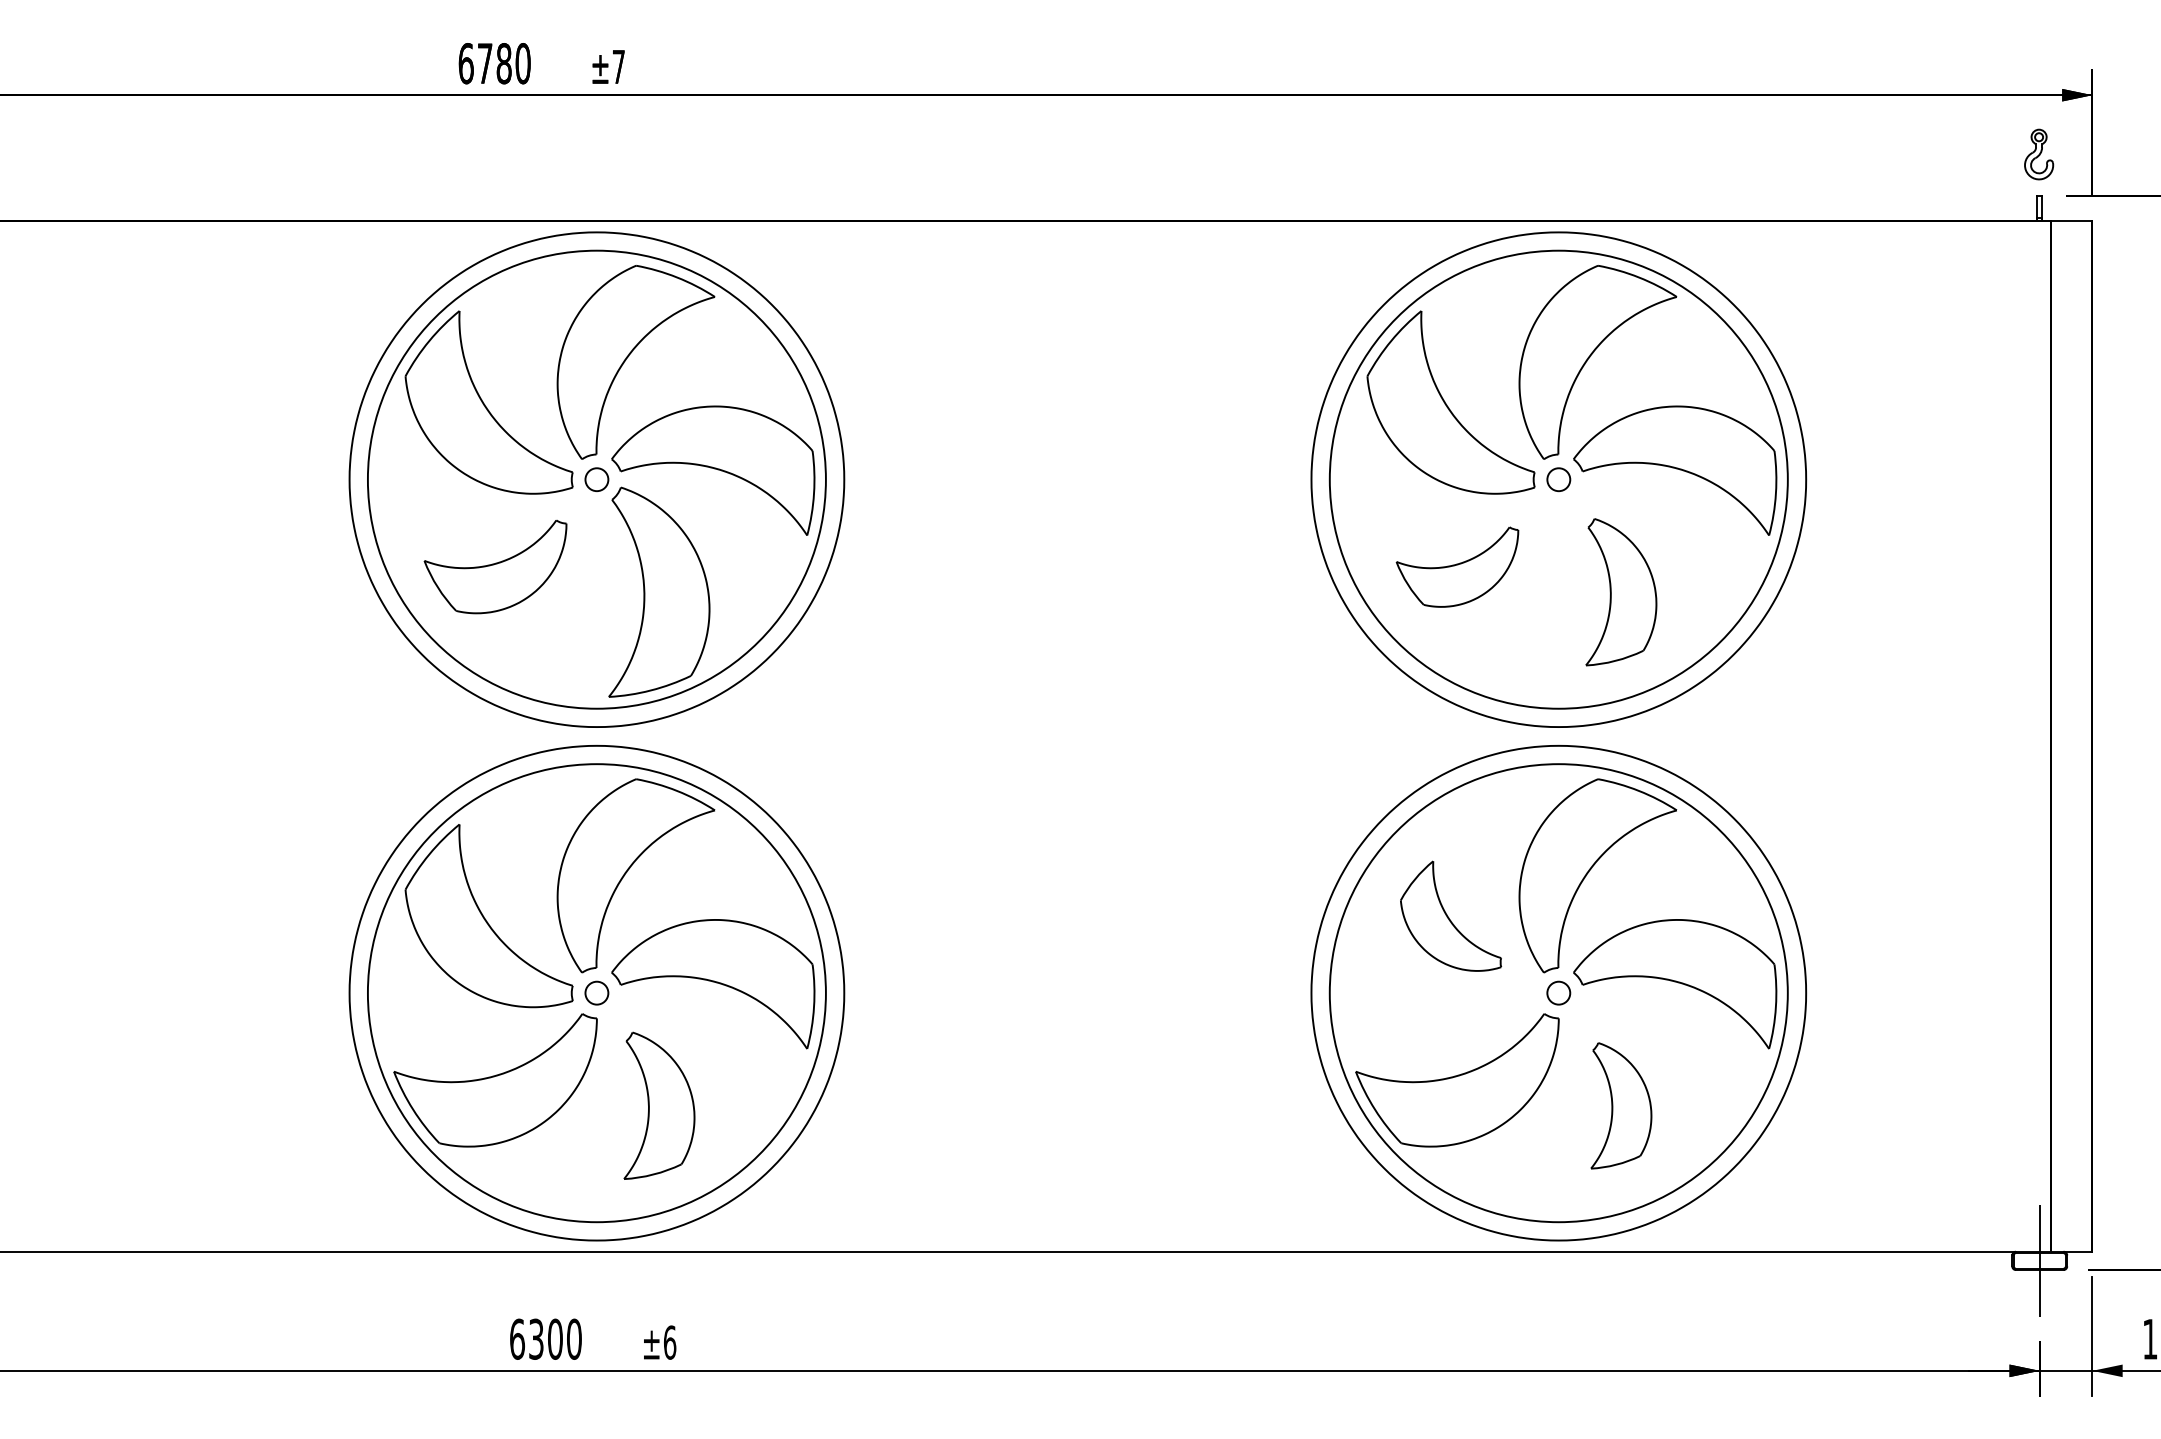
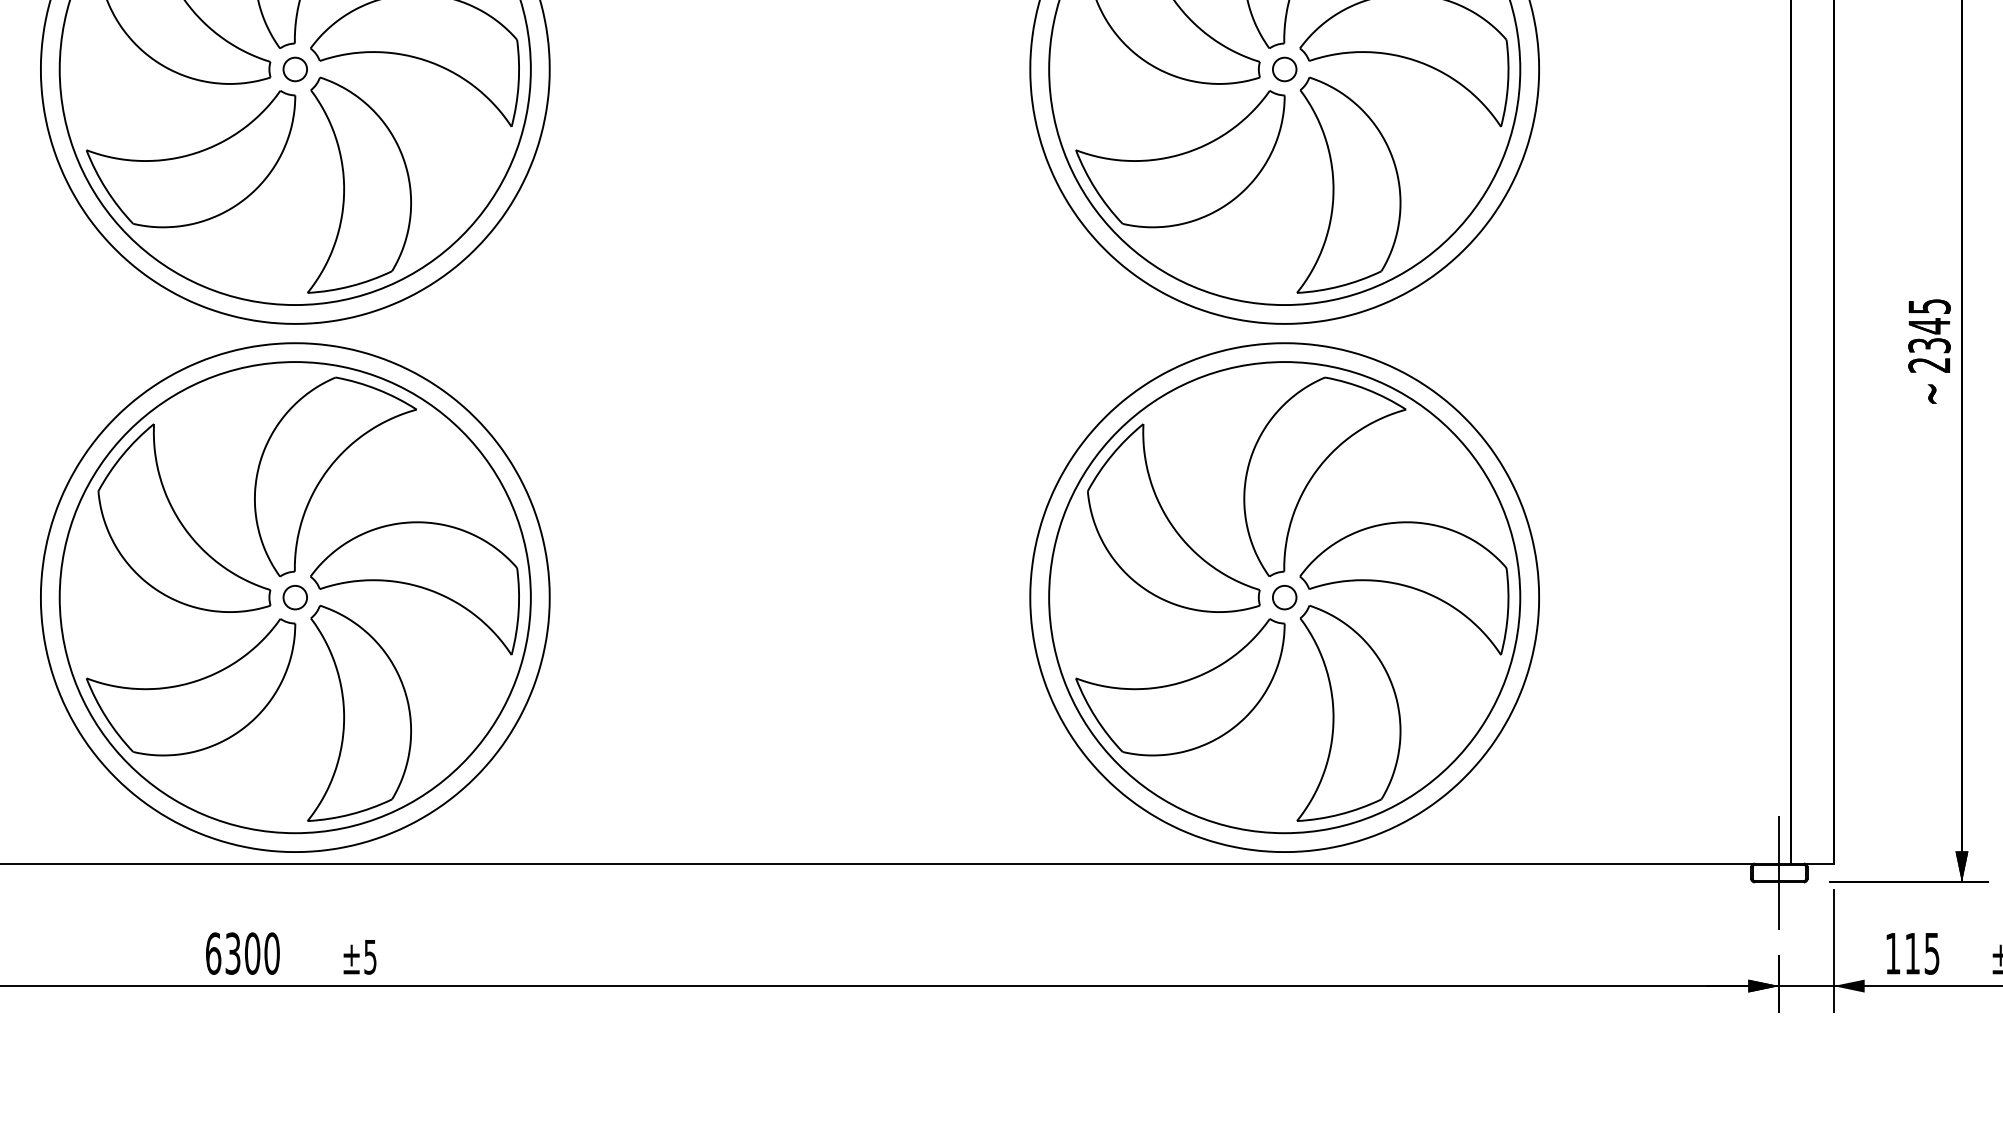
part: (495, 566) -> (190, 158), size x1.43
part: (1457, 567) -> (1180, 159), size x1.67
part: (1621, 591) -> (1349, 184), size x1.43
part: (1450, 916) -> (1173, 518), size x1.67
part: (659, 1105) -> (359, 713), size x1.43
part: (1621, 1105) -> (1349, 713), size x1.67
text: (670, 1342) -> (370, 956), ±6 -> ±5

